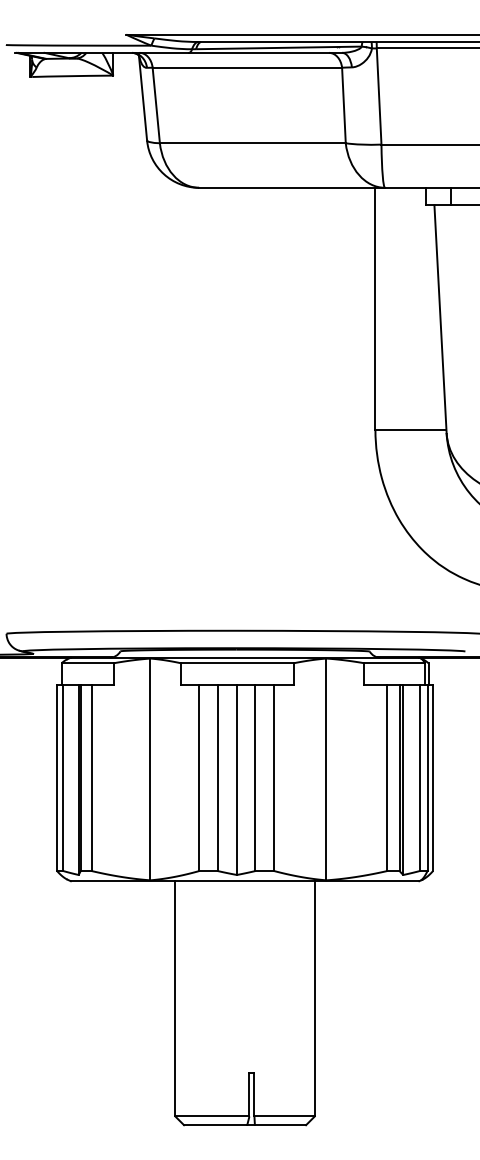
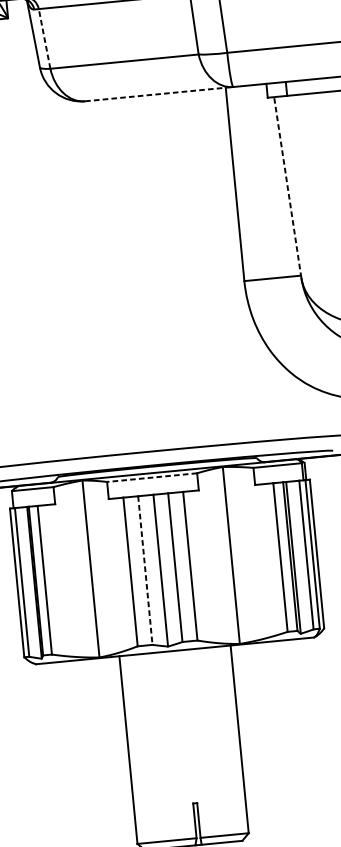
line: (156, 105) -> (44, 38), solid -> dashed
line: (292, 187) -> (159, 93), solid -> dashed
line: (440, 318) -> (287, 187), solid -> dashed
line: (236, 663) -> (151, 477), solid -> dashed
line: (217, 778) -> (145, 571), solid -> dashed

